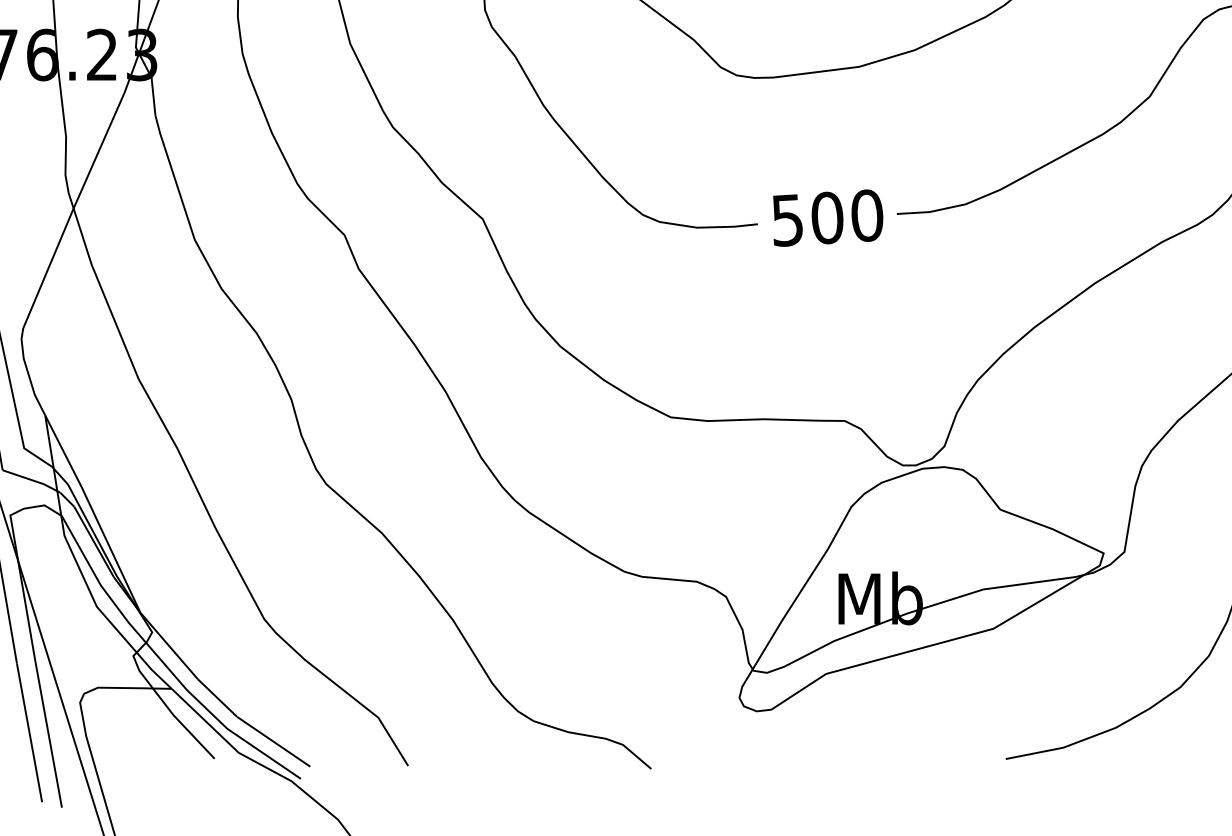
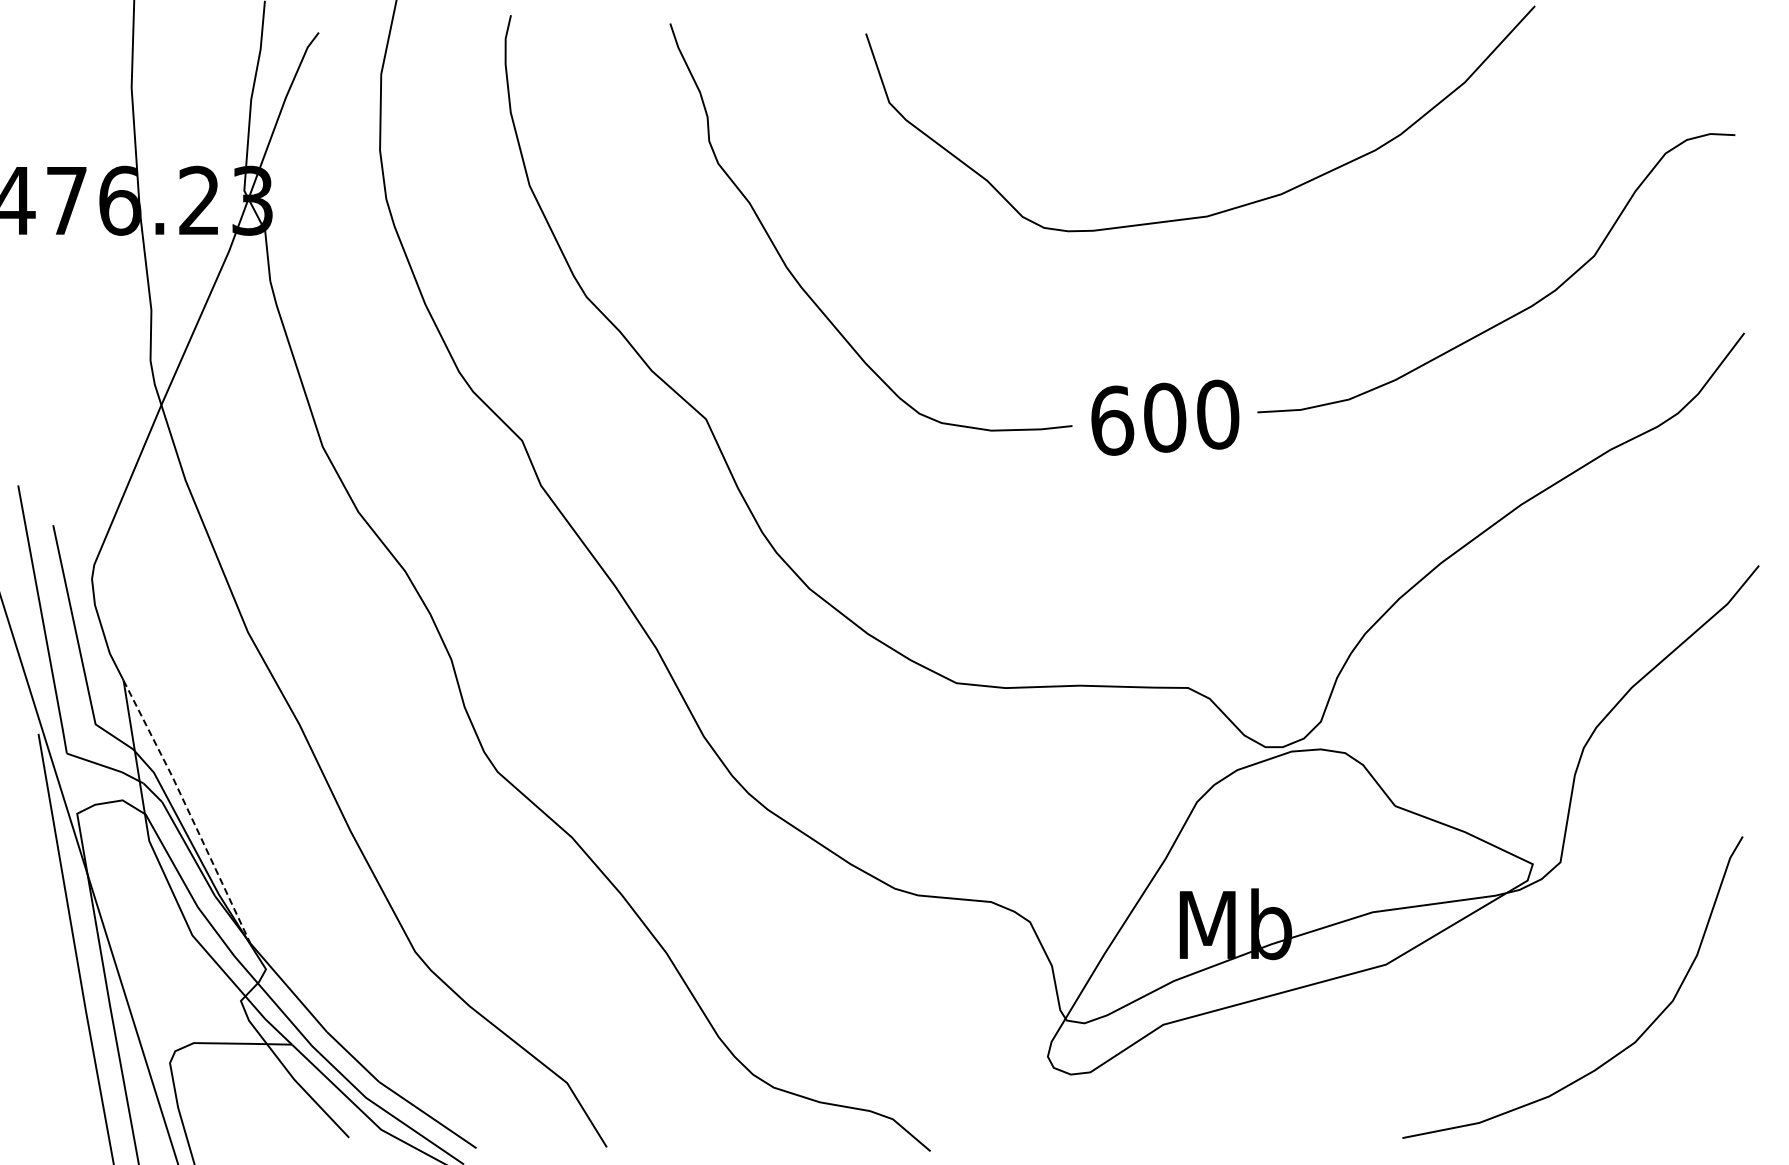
text: (788, 220) -> (1112, 420), 500 -> 600
line: (93, 512) -> (188, 810), solid -> dashed

